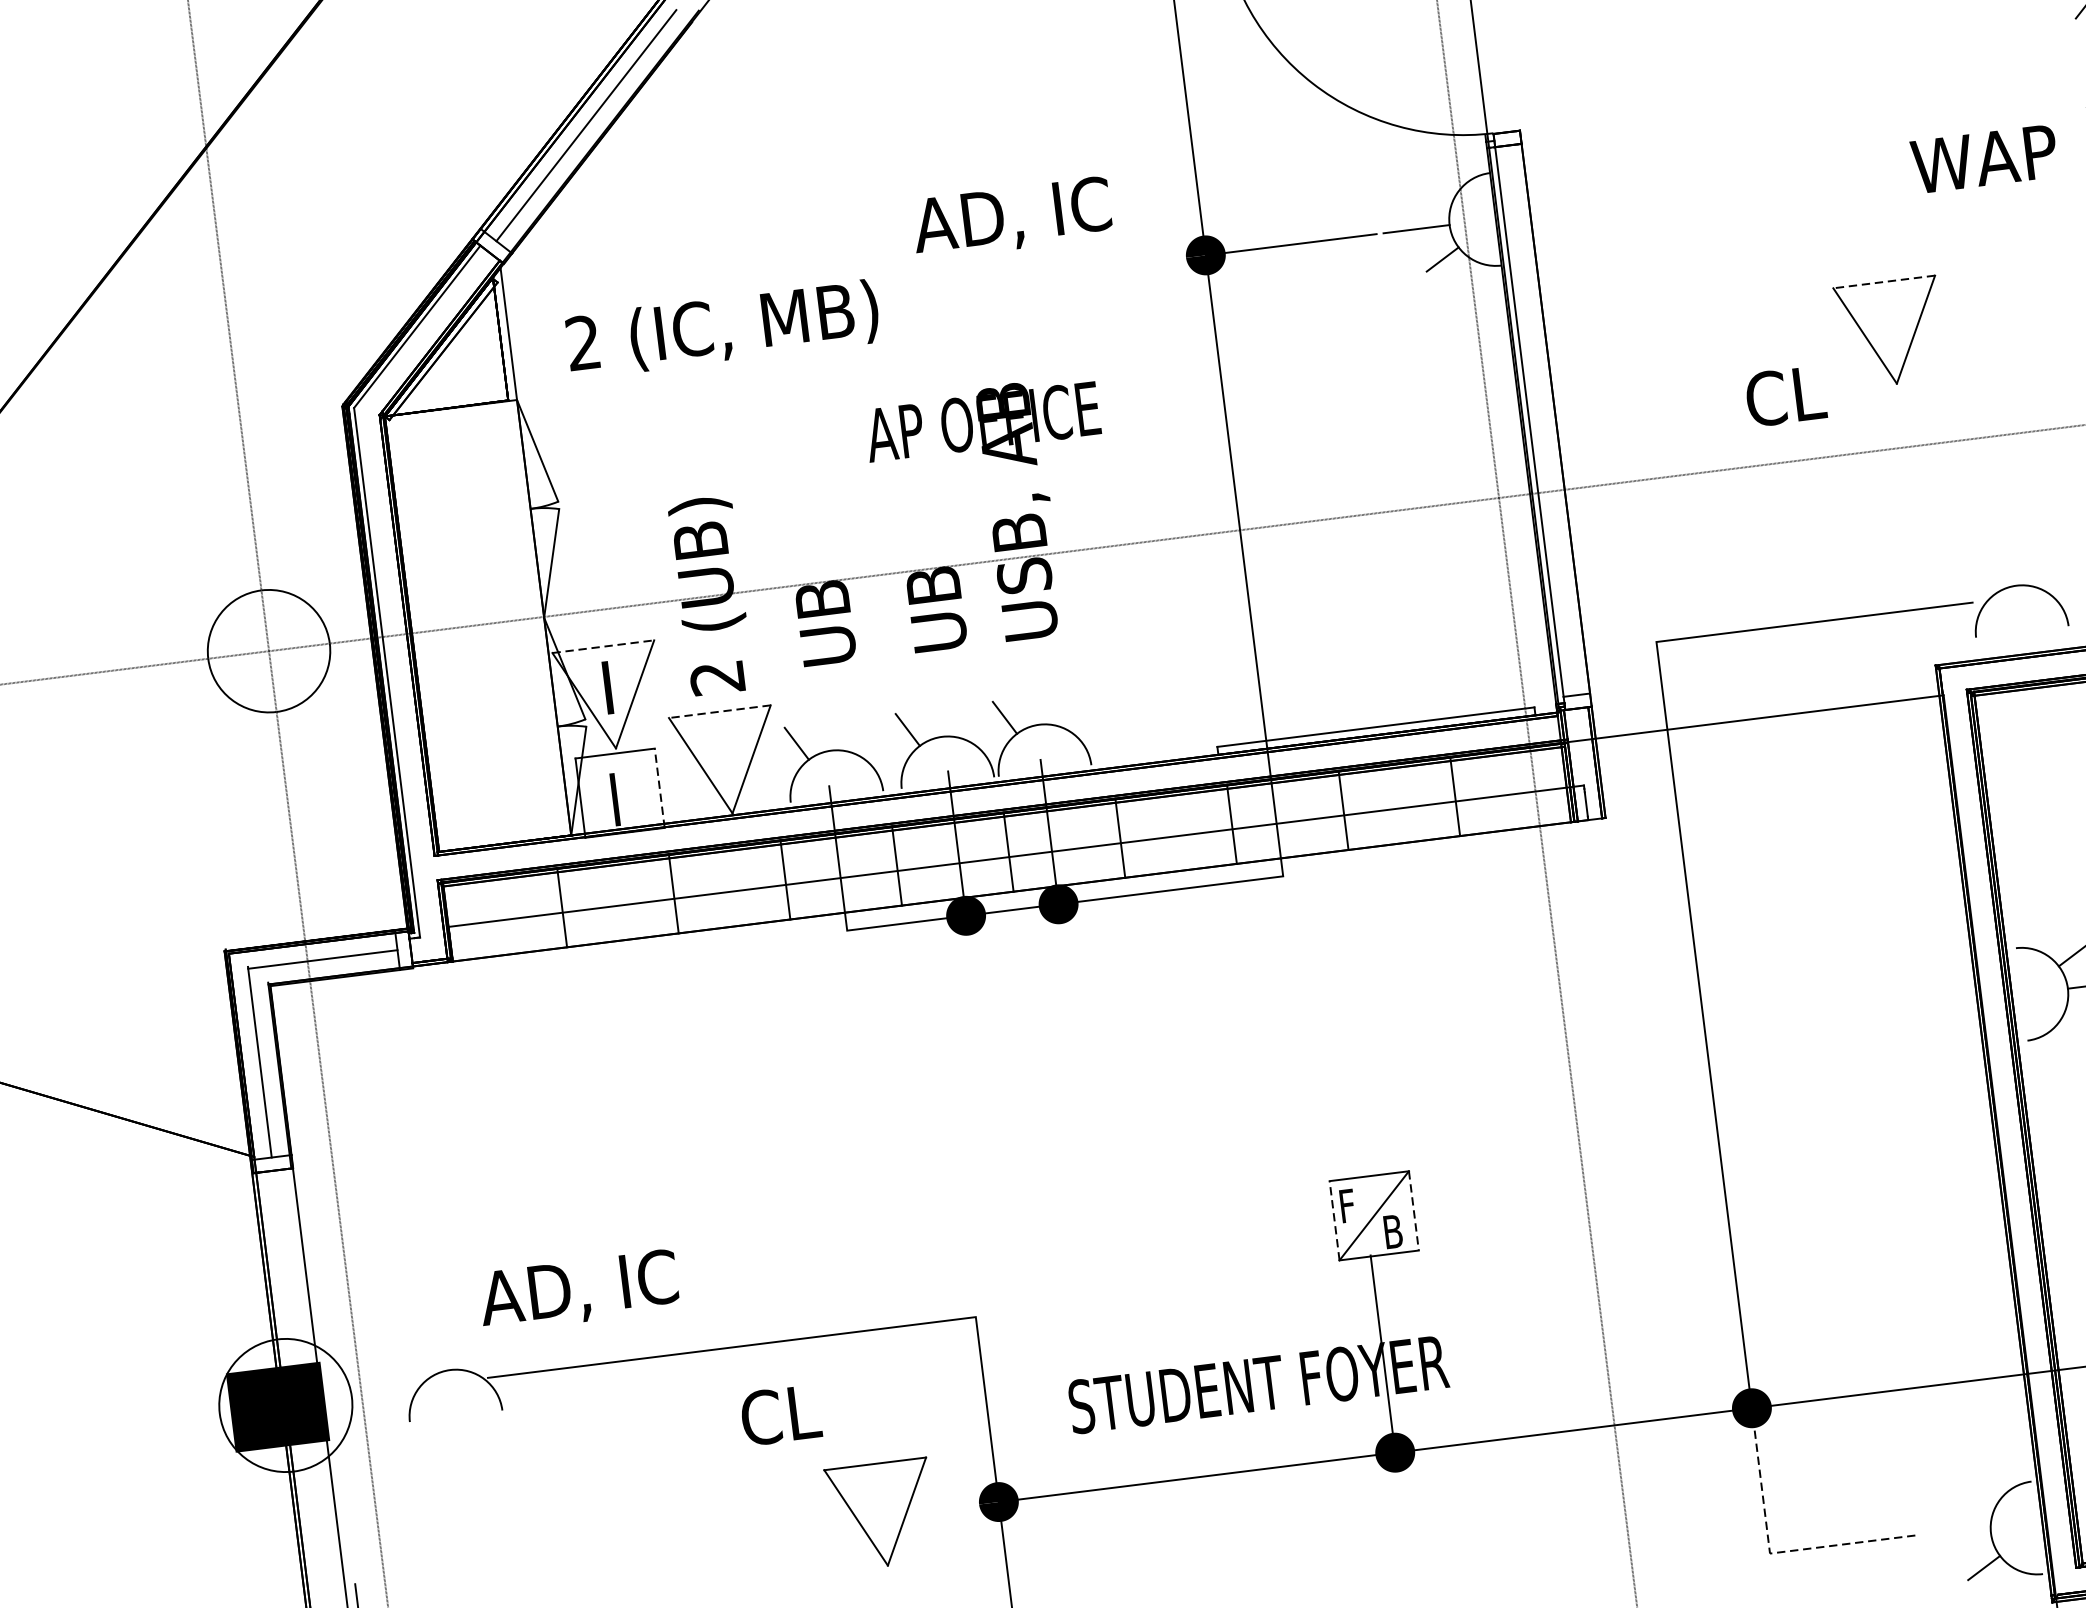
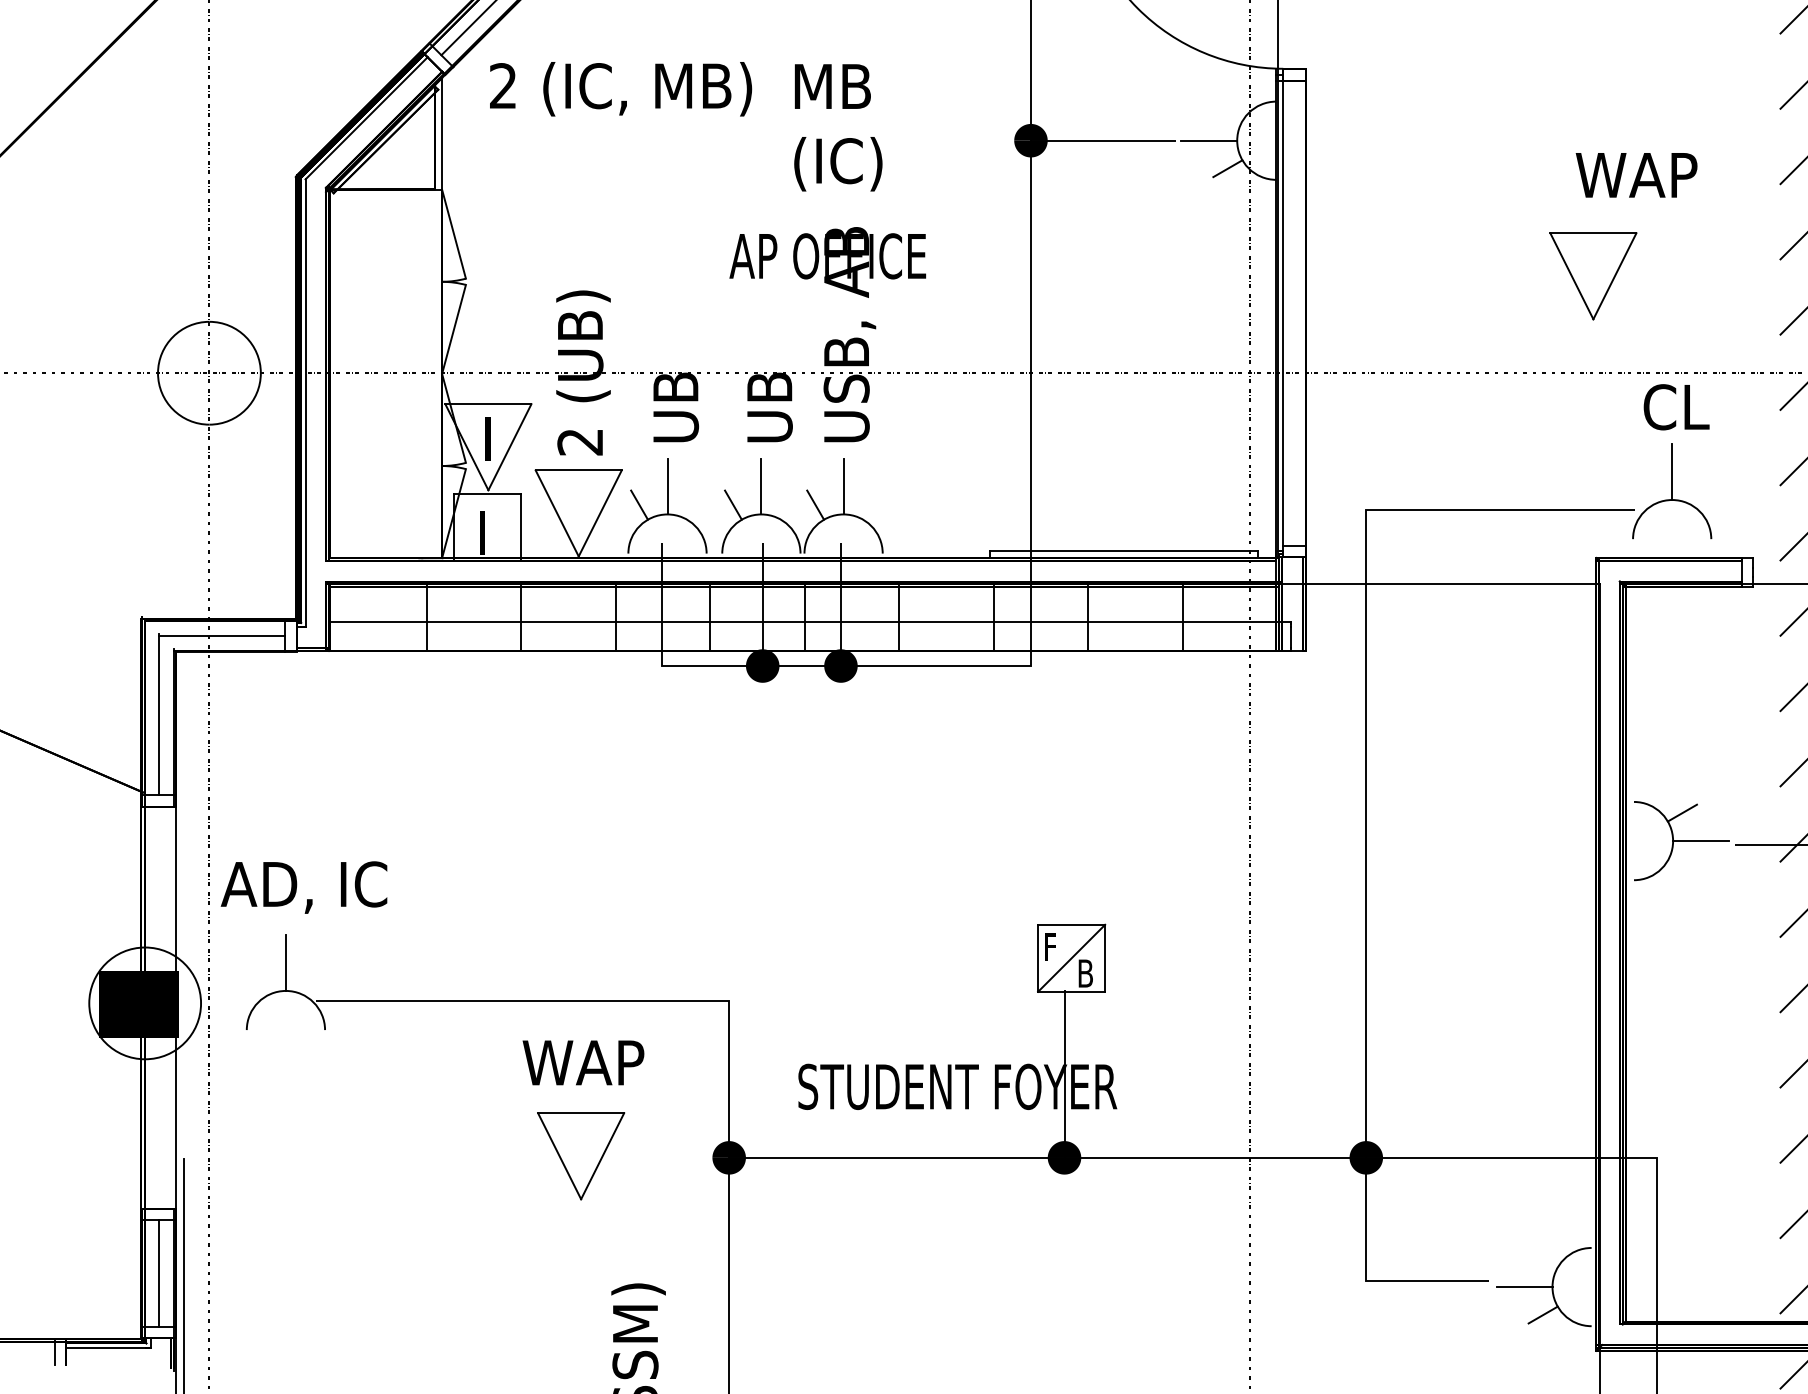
text: (1984, 159) -> (1636, 175), moved
text: (1017, 262) -> (873, 127), AD, IC -> MB (IC)
line: (1883, 282) -> (1592, 233), dashed -> solid
text: (723, 329) -> (621, 89), moved
text: (1785, 396) -> (1676, 407), moved
line: (2012, 553) -> (1672, 472), added
line: (603, 647) -> (488, 404), dashed -> solid
line: (1035, 691) -> (843, 486), added
line: (938, 703) -> (761, 486), added
line: (719, 711) -> (578, 470), dashed -> solid
line: (827, 717) -> (667, 486), added
line: (659, 787) -> (520, 527), dashed -> solid
line: (1414, 1211) -> (1105, 958), dashed -> solid
line: (1335, 1220) -> (1038, 958), dashed -> solid
text: (578, 1291) -> (303, 887), moved
line: (445, 1336) -> (285, 962), added
text: (812, 1410) -> (583, 1062), CL -> WAP
part: (882, 1514) -> (581, 1156), moved
line: (1958, 1538) -> (1524, 1287), added
line: (1770, 1553) -> (1366, 1280), dashed -> solid

